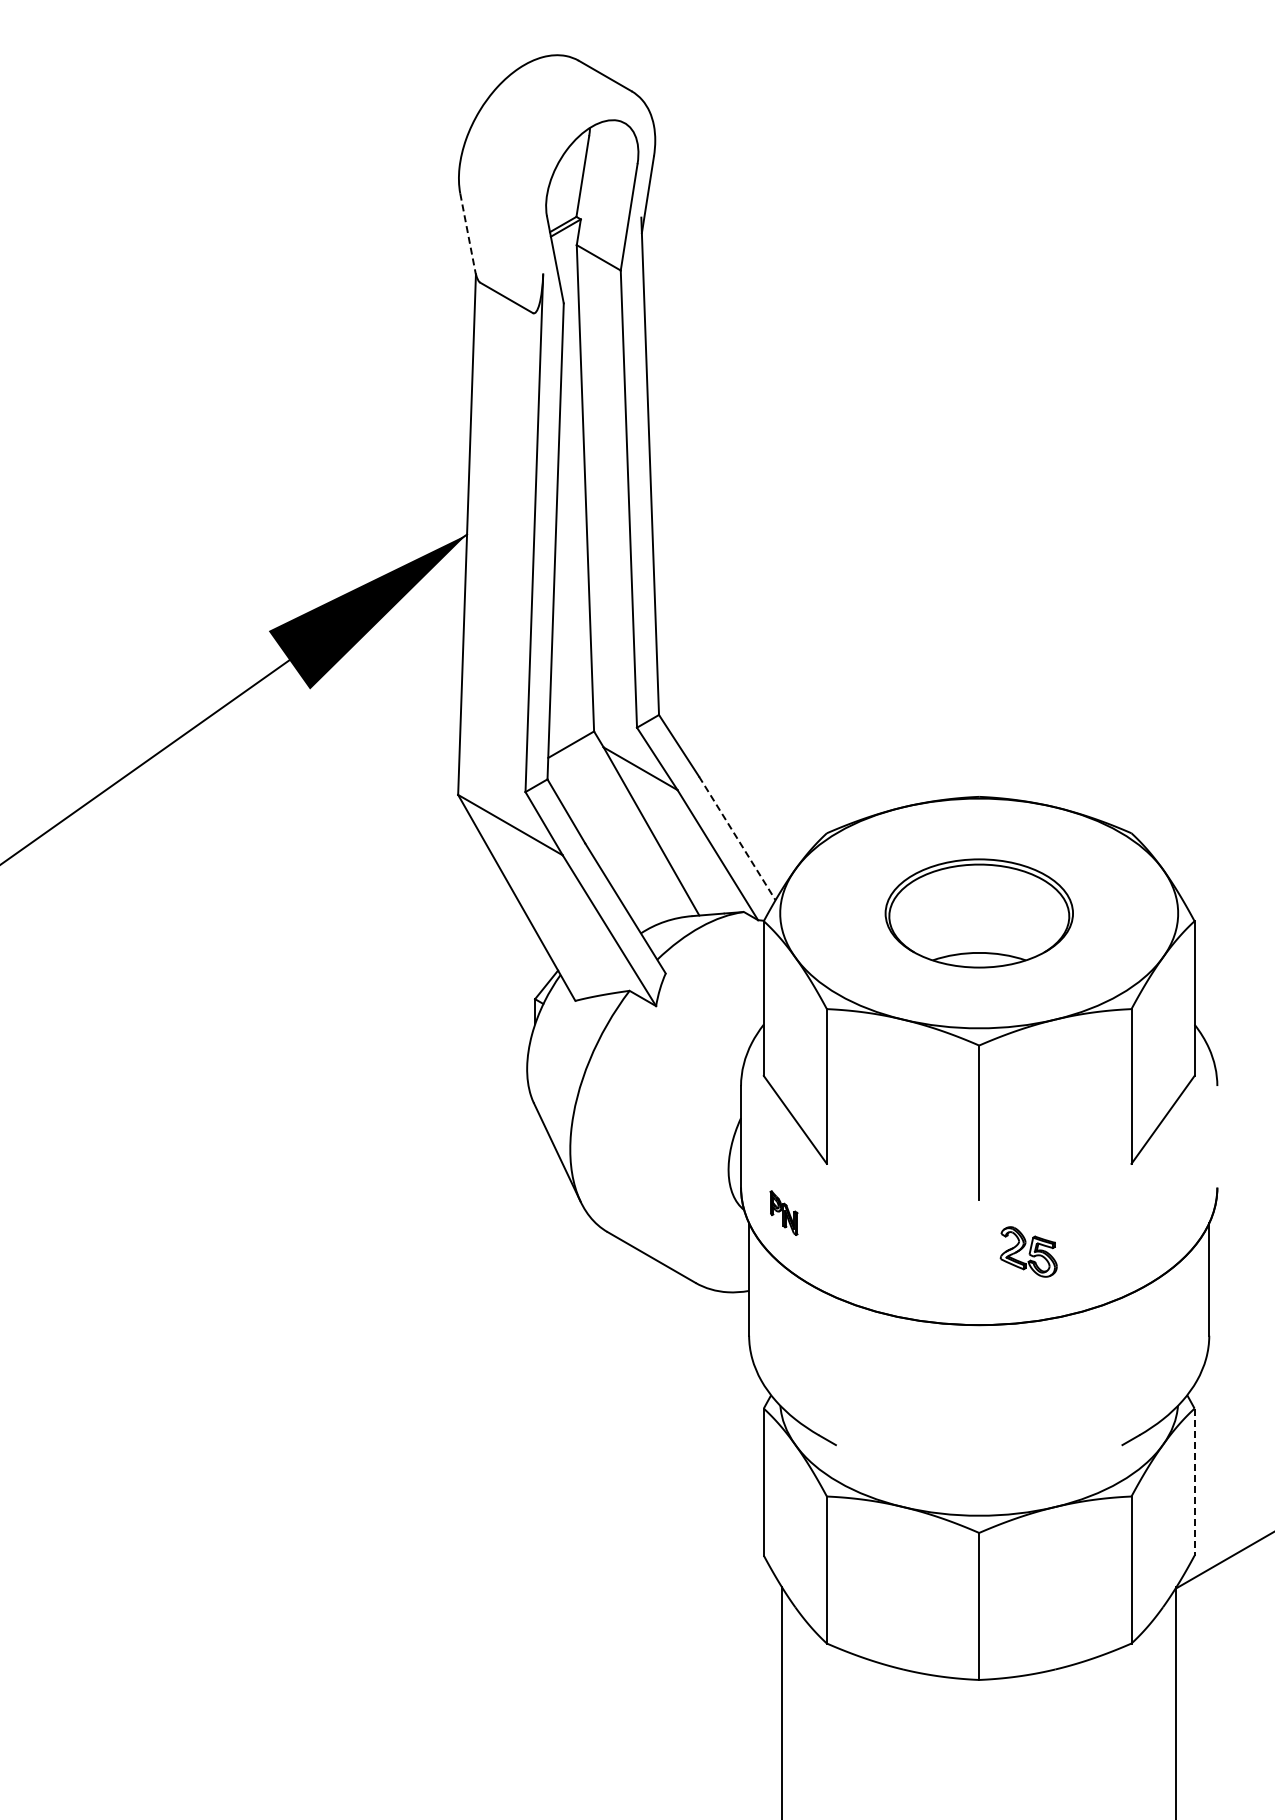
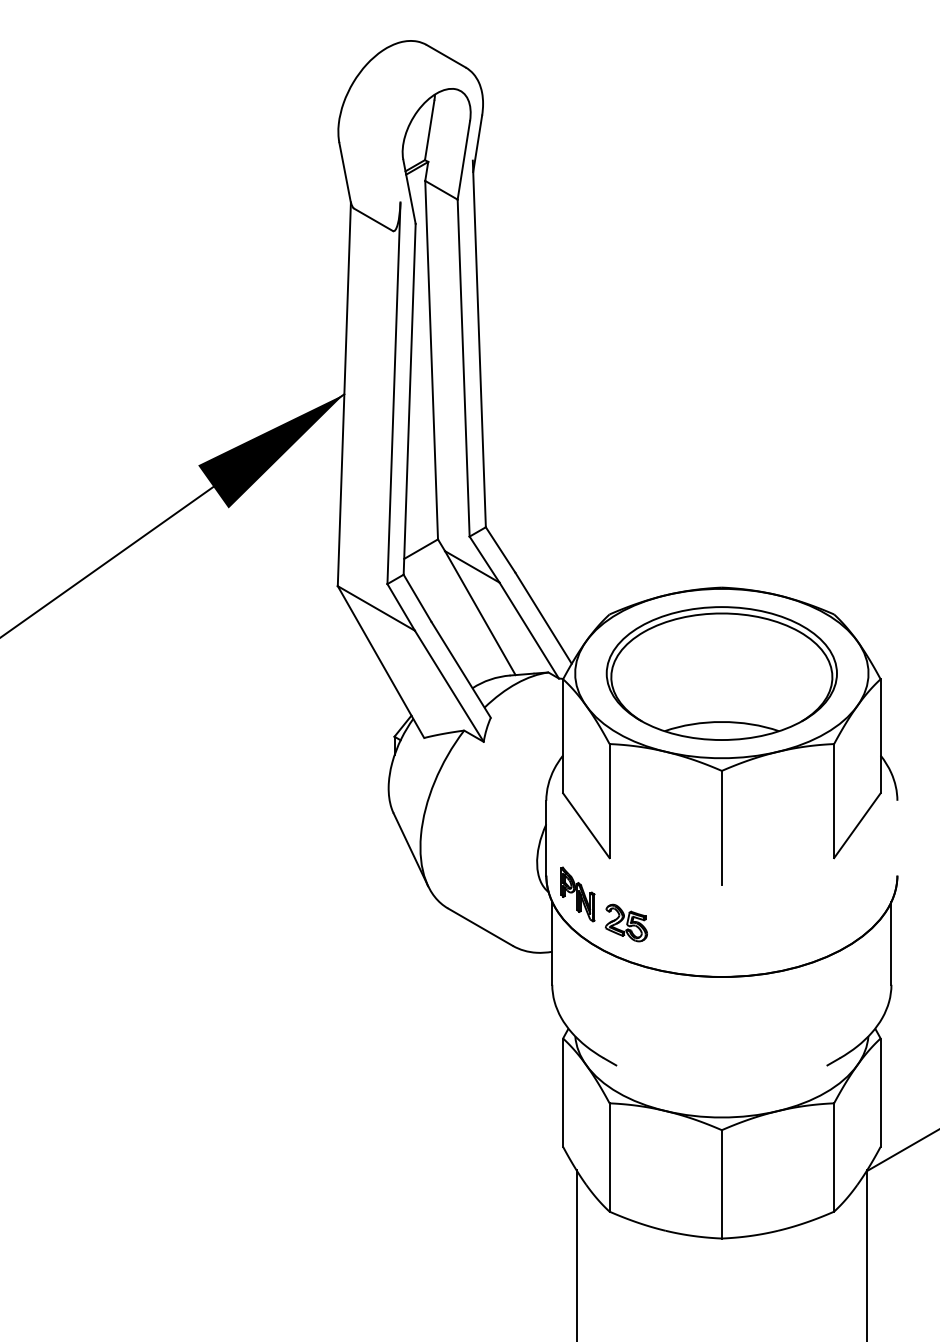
line: (468, 234) -> (345, 173), dashed -> solid
line: (737, 838) -> (543, 618), dashed -> solid
part: (979, 913) -> (722, 673), size x1.67
part: (783, 1212) -> (577, 893), size x1.67
part: (1028, 1251) -> (626, 922), moved
line: (1194, 1482) -> (880, 1092), dashed -> solid

